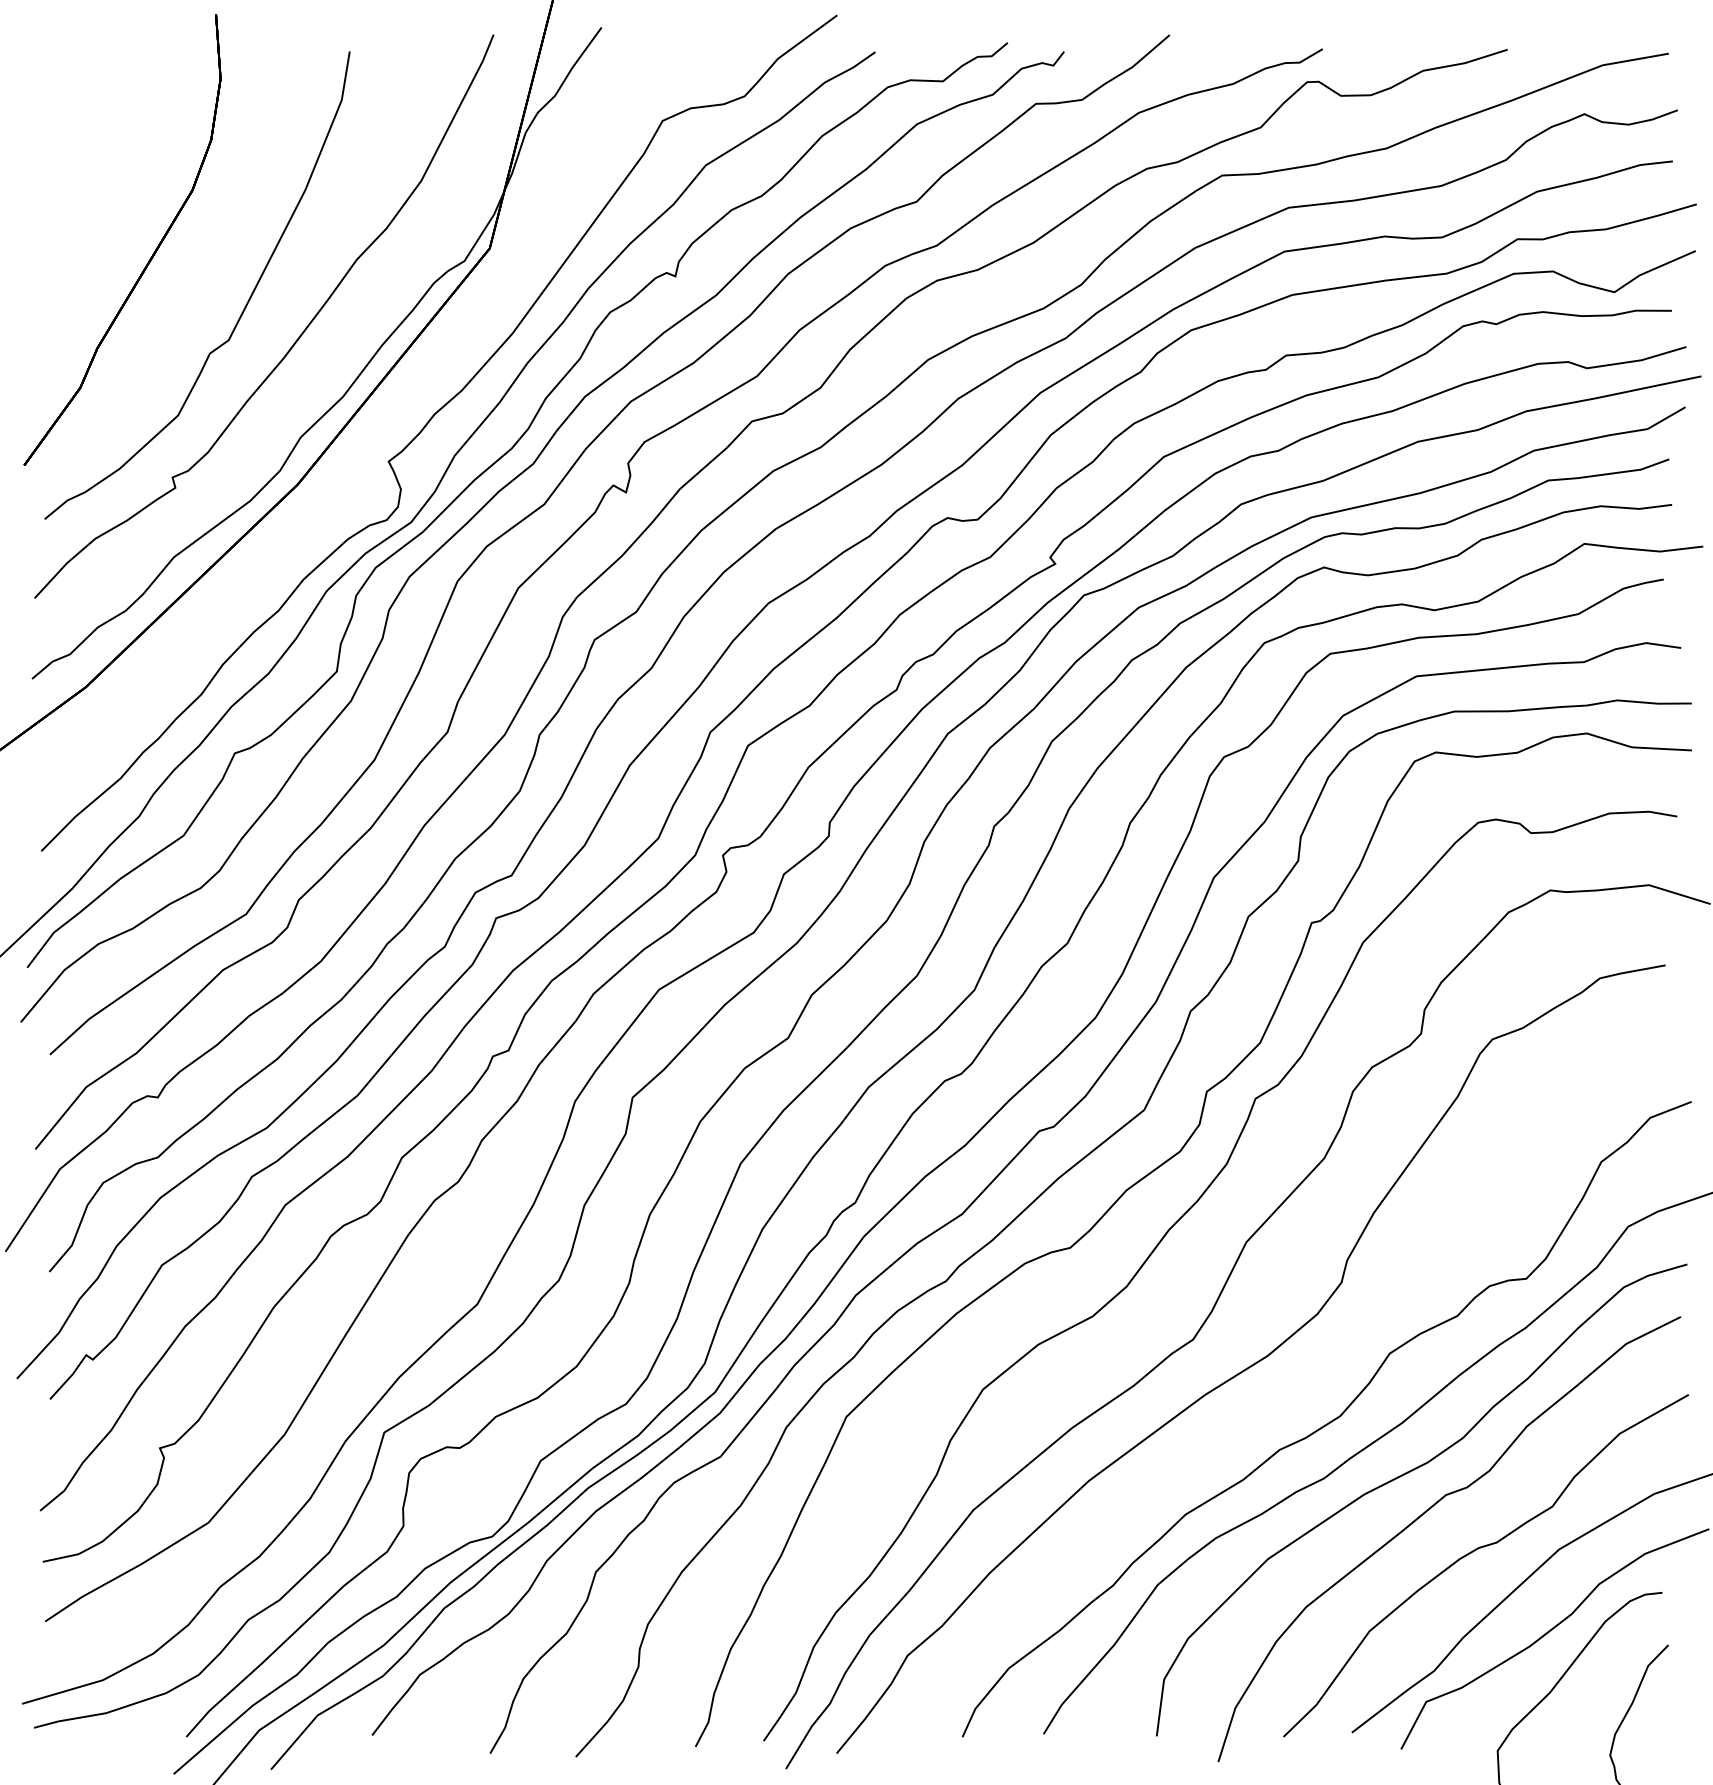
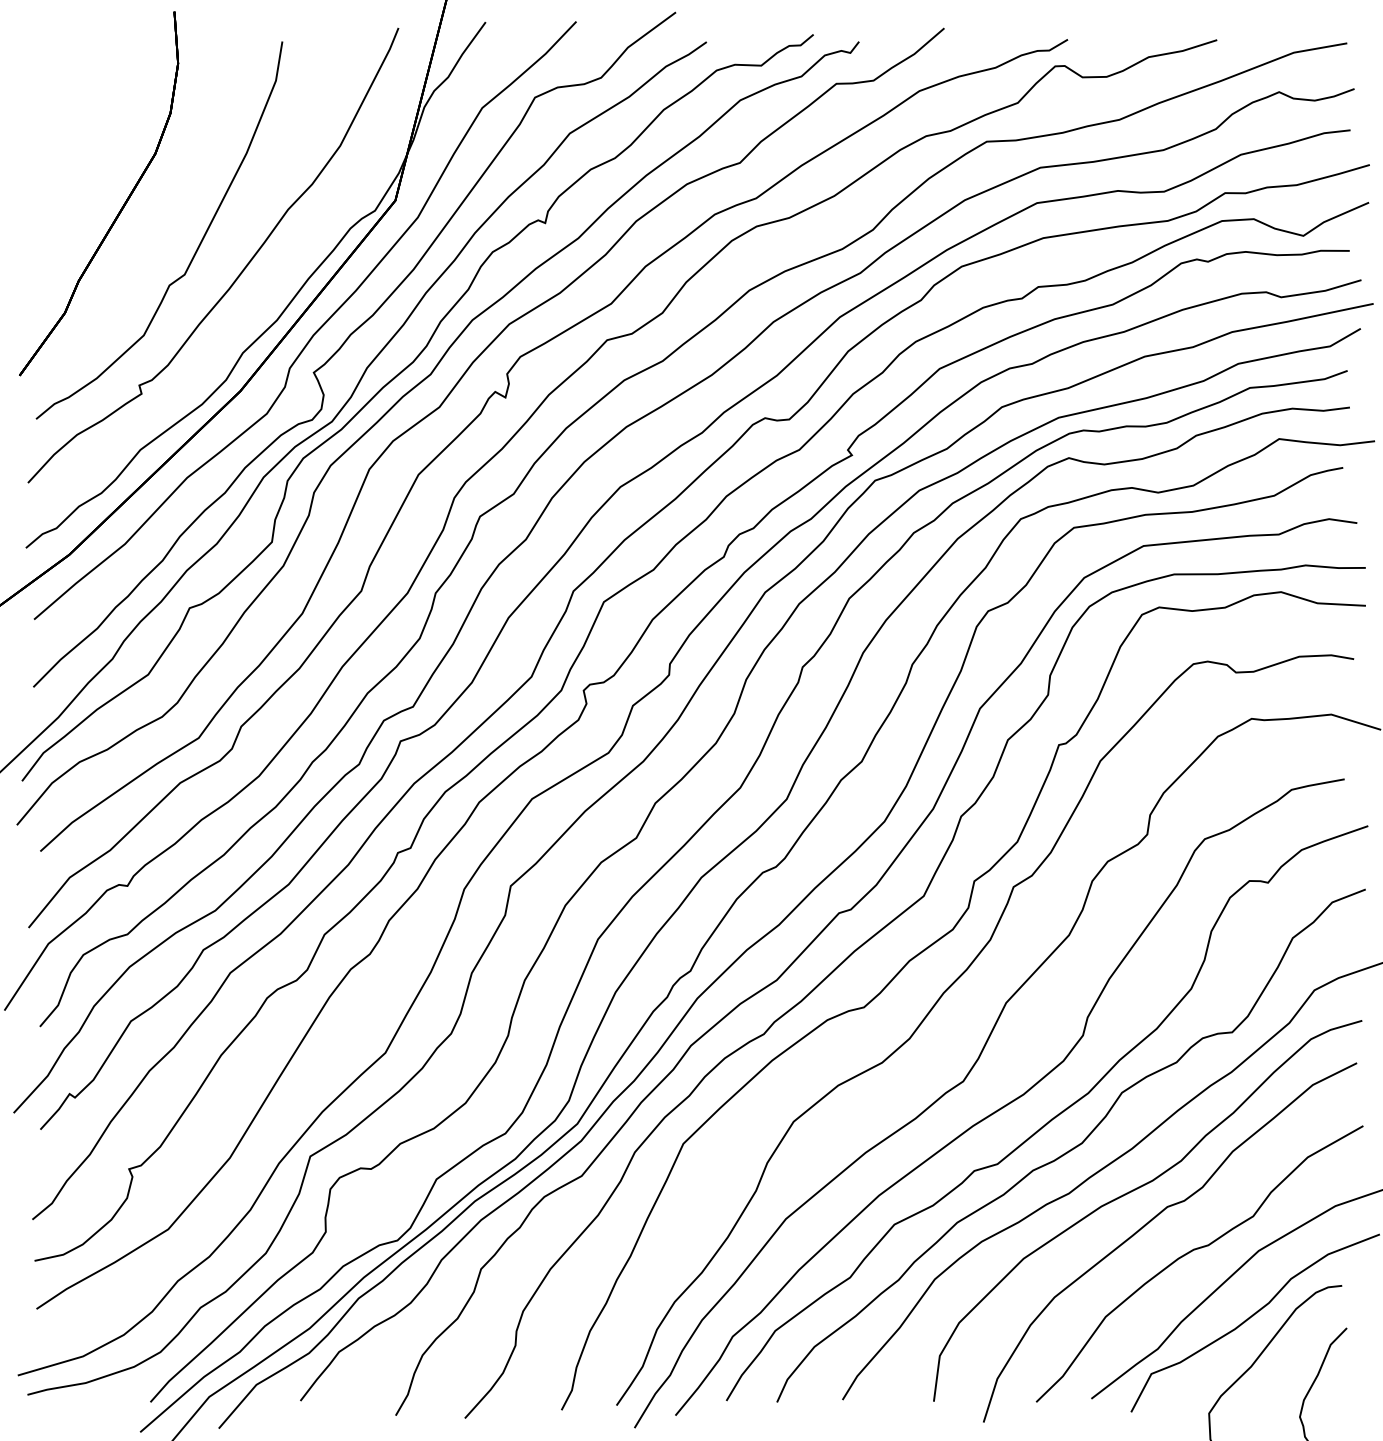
curve: (391, 410) -> (316, 331), added
curve: (1301, 1386) -> (1050, 1119), added

